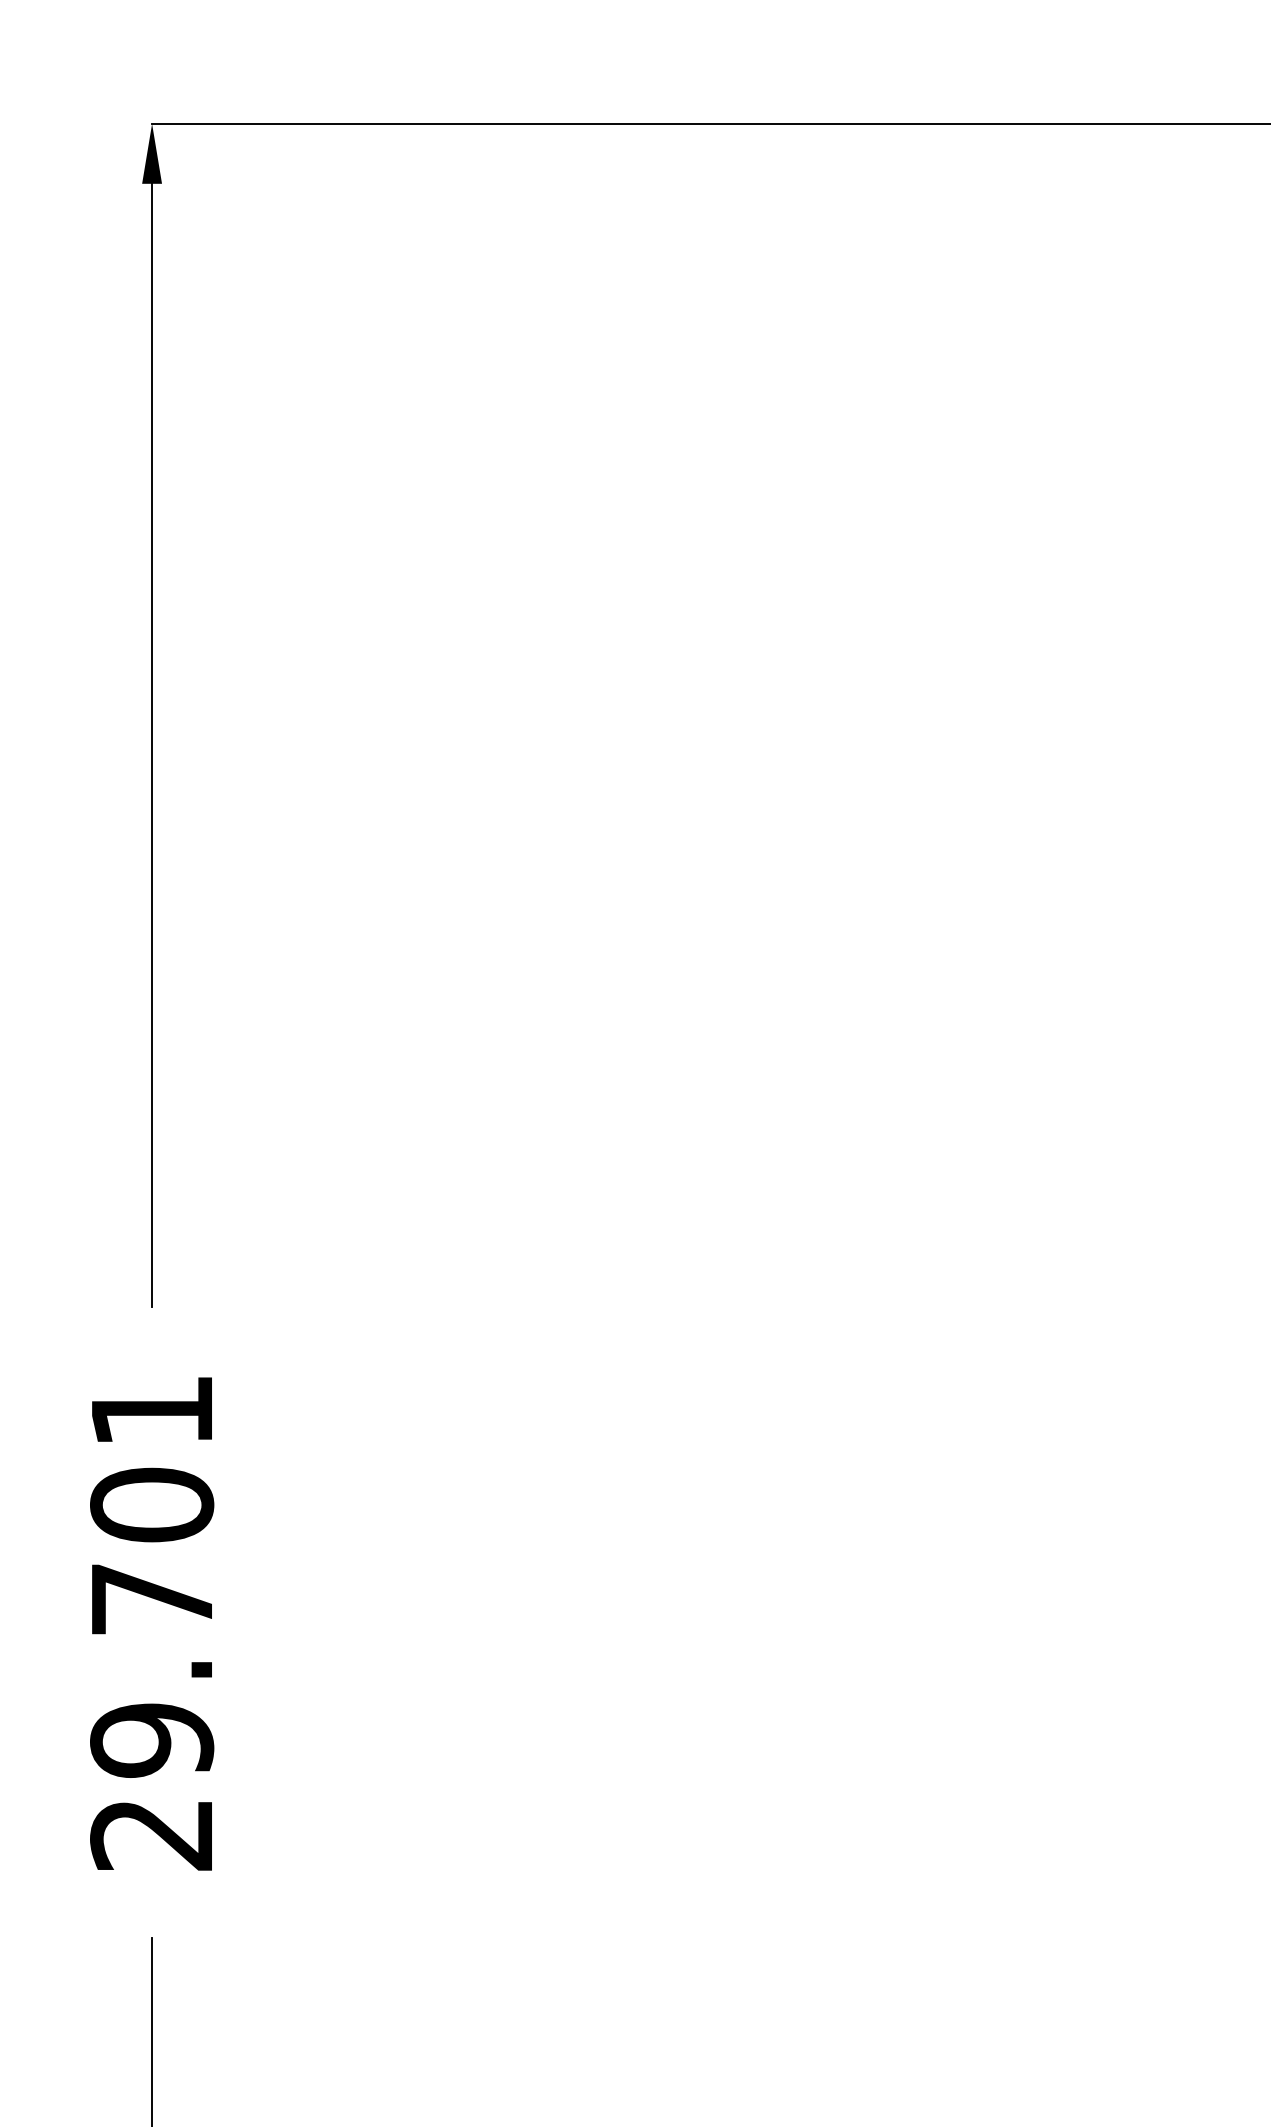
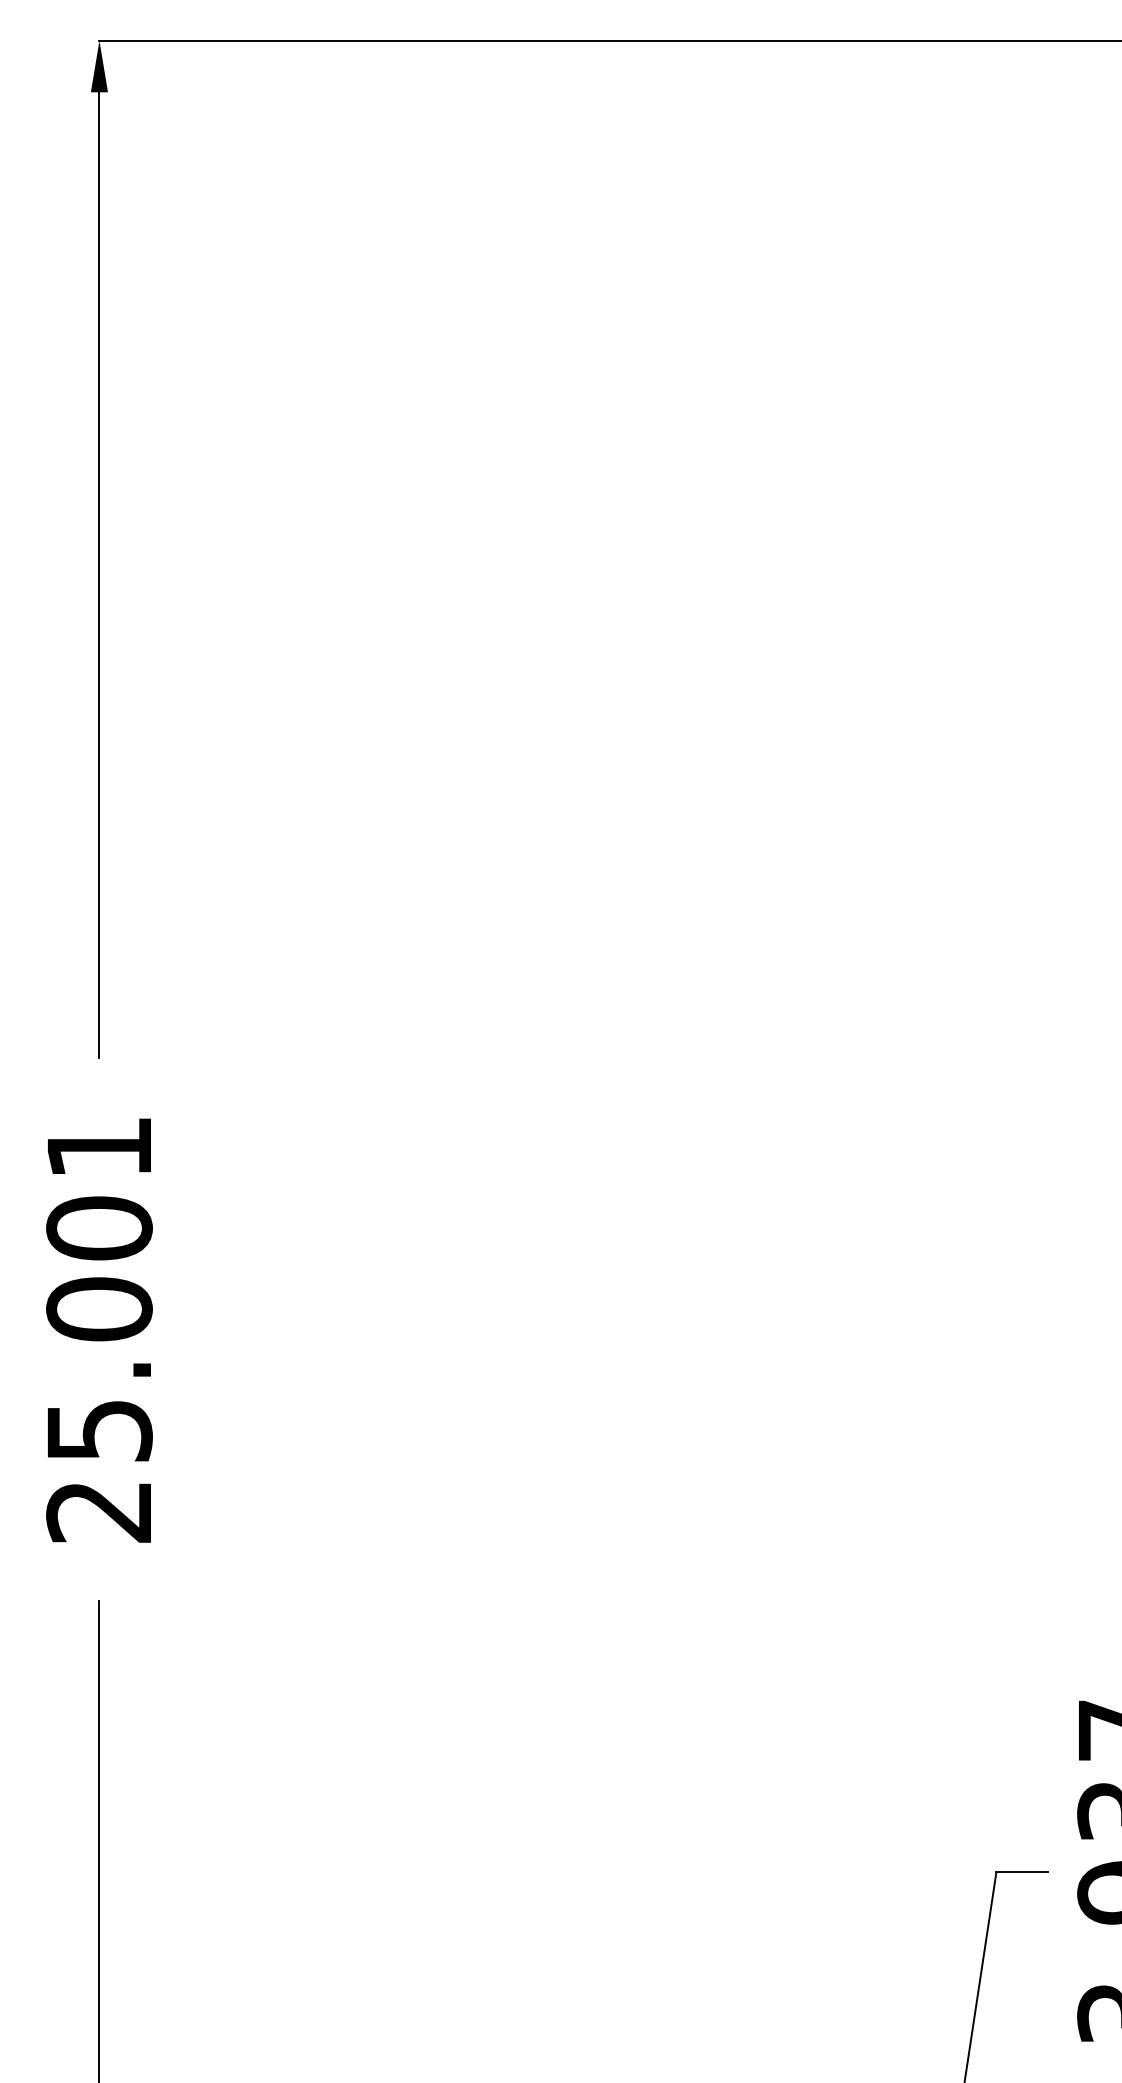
text: (152, 1670) -> (99, 1370), 29.701 -> 25.001

